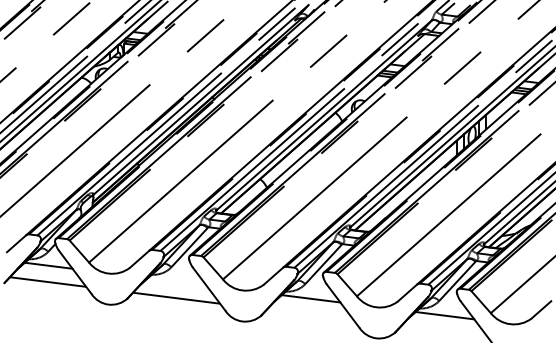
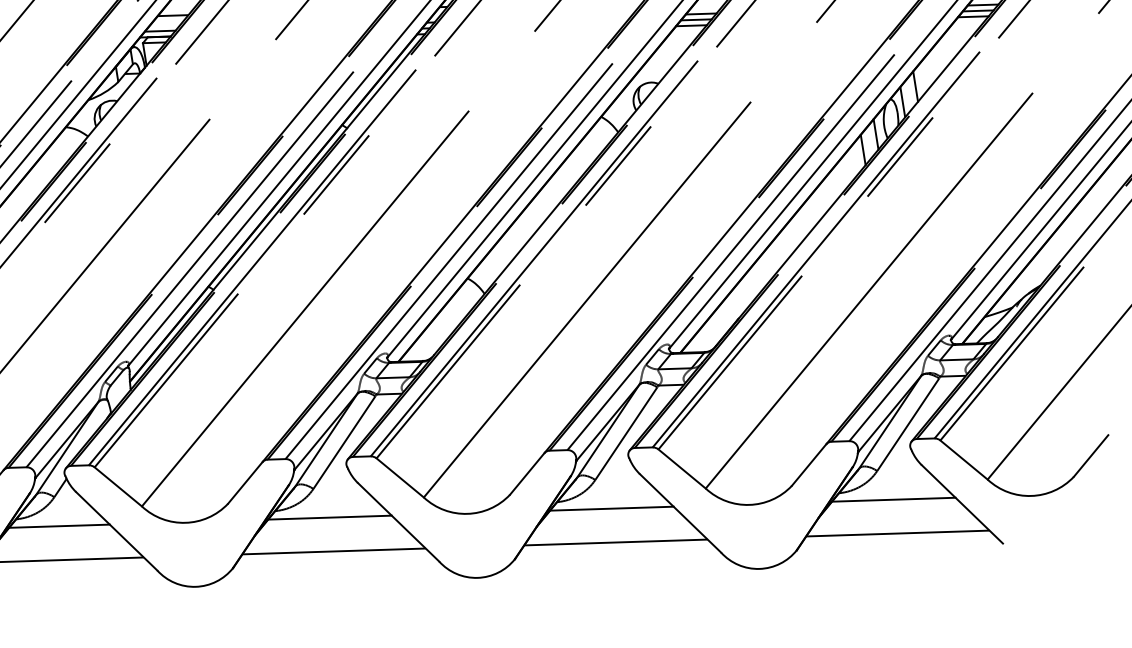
line: (176, 281) -> (328, 516), added
line: (310, 314) -> (615, 541), added
line: (443, 331) -> (895, 532), added

